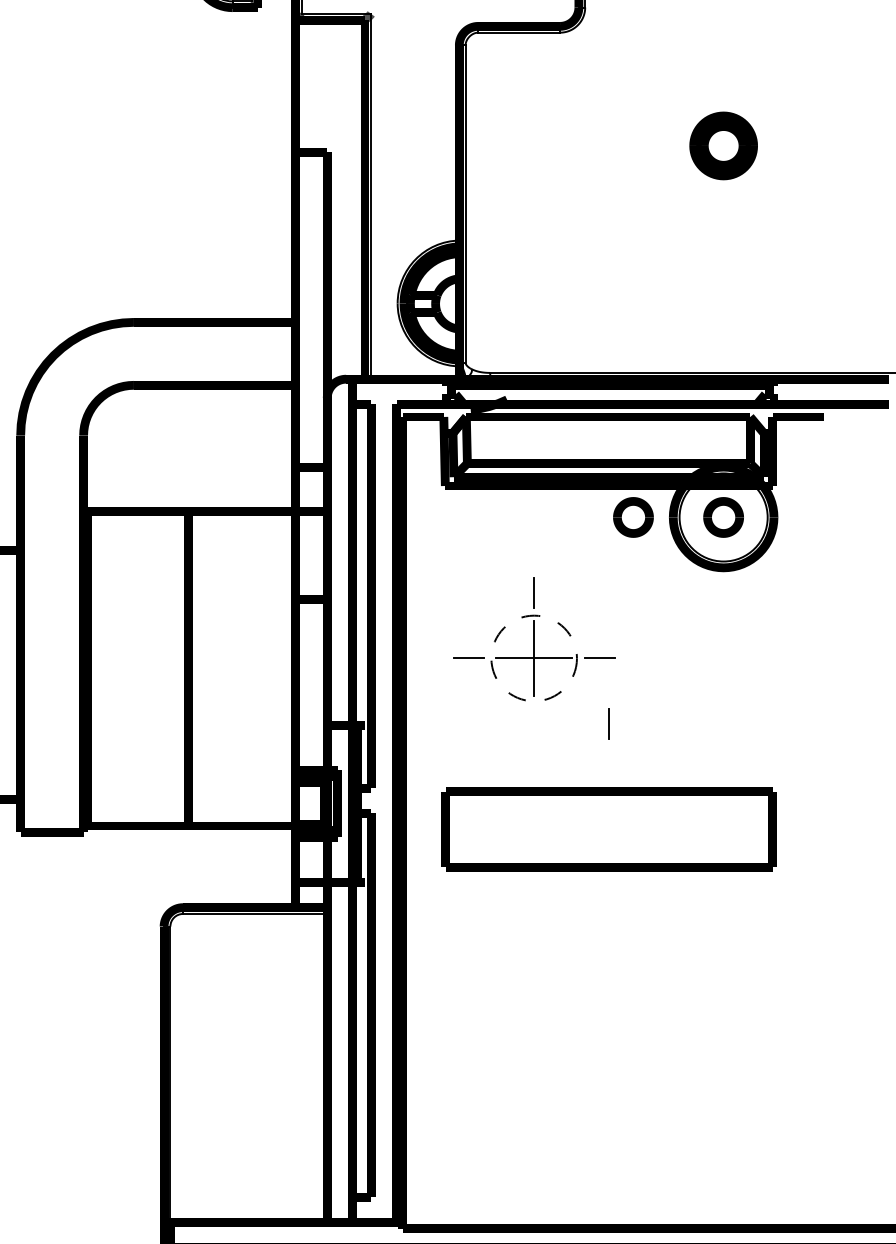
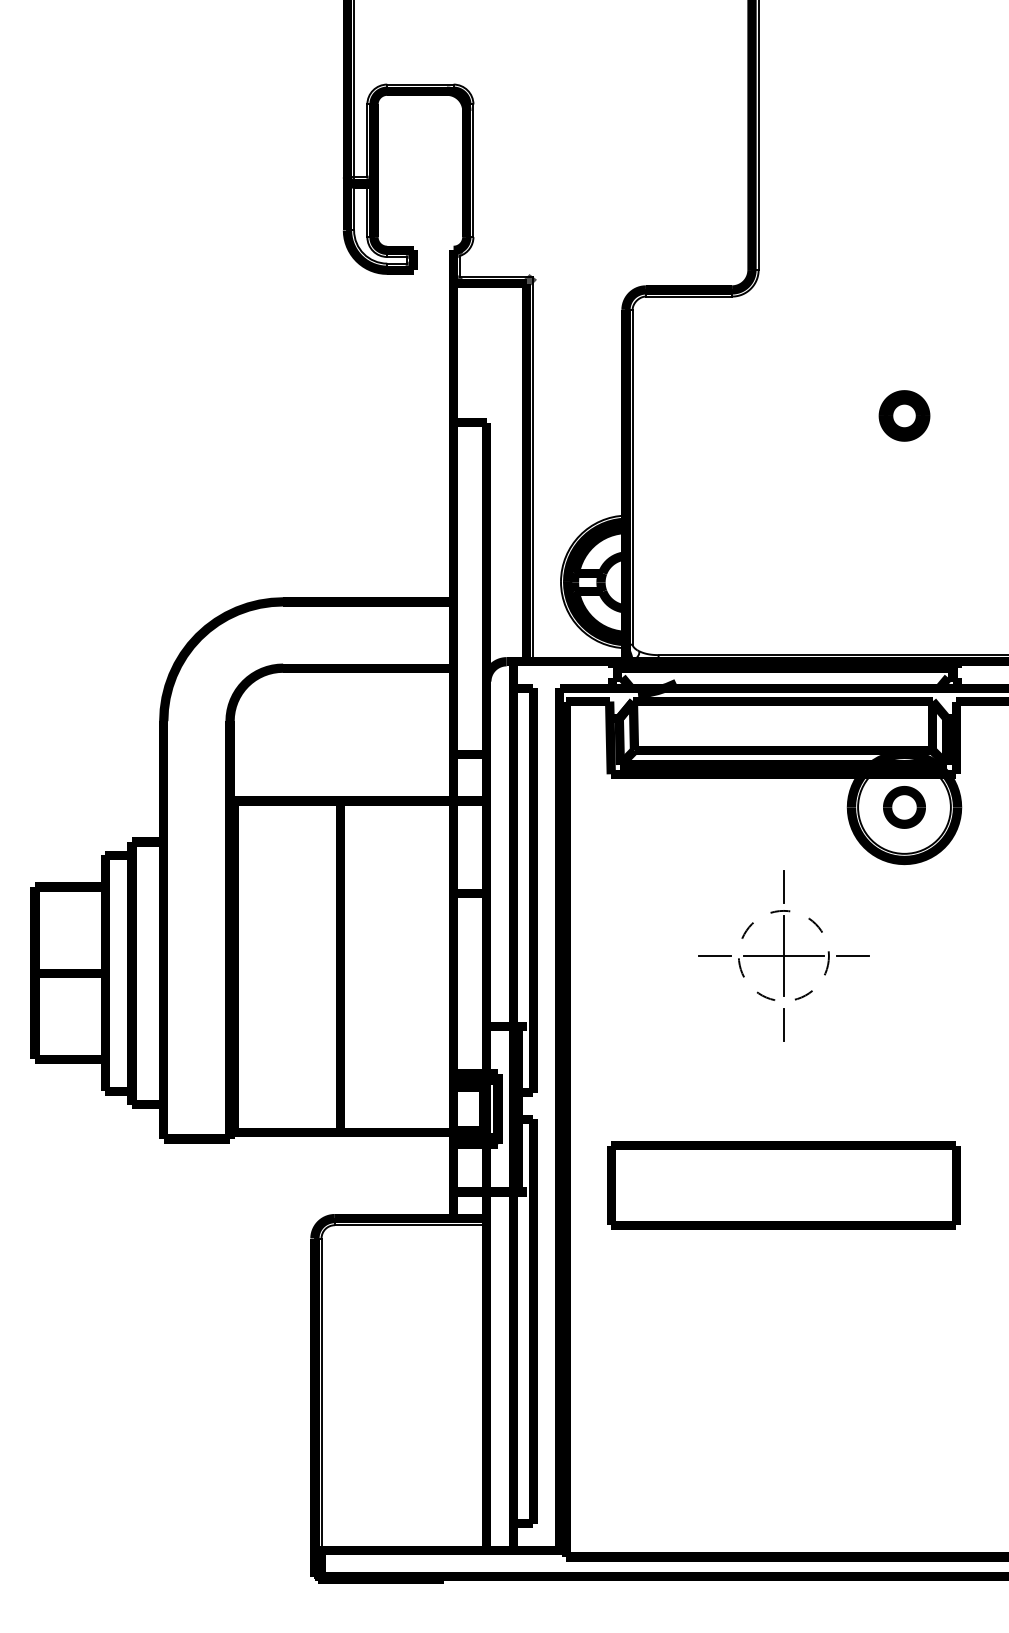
part: (723, 145) -> (904, 415), size x0.71
part: (633, 517) -> (809, 807), removed
part: (533, 639) -> (783, 935), moved
part: (608, 829) -> (783, 1185), moved

